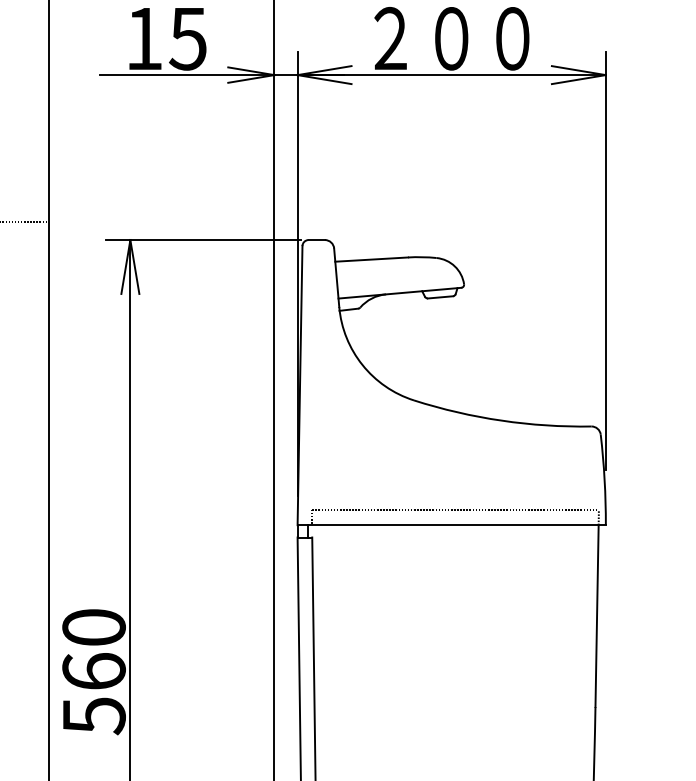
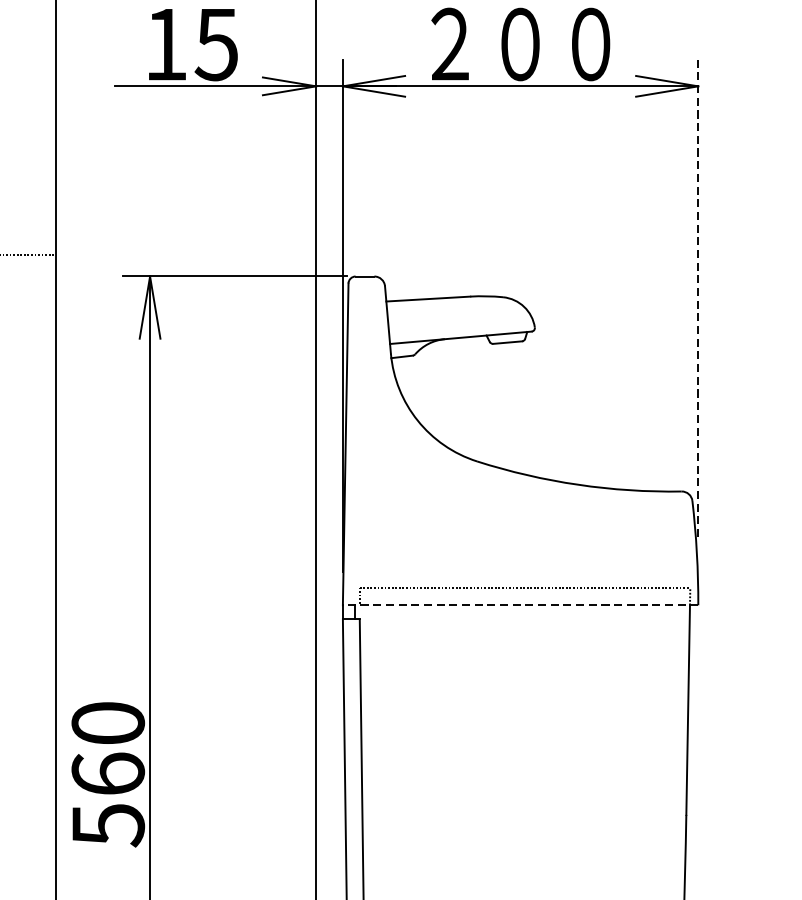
line: (605, 260) -> (697, 300), solid -> dashed
line: (451, 525) -> (520, 605), solid -> dashed

